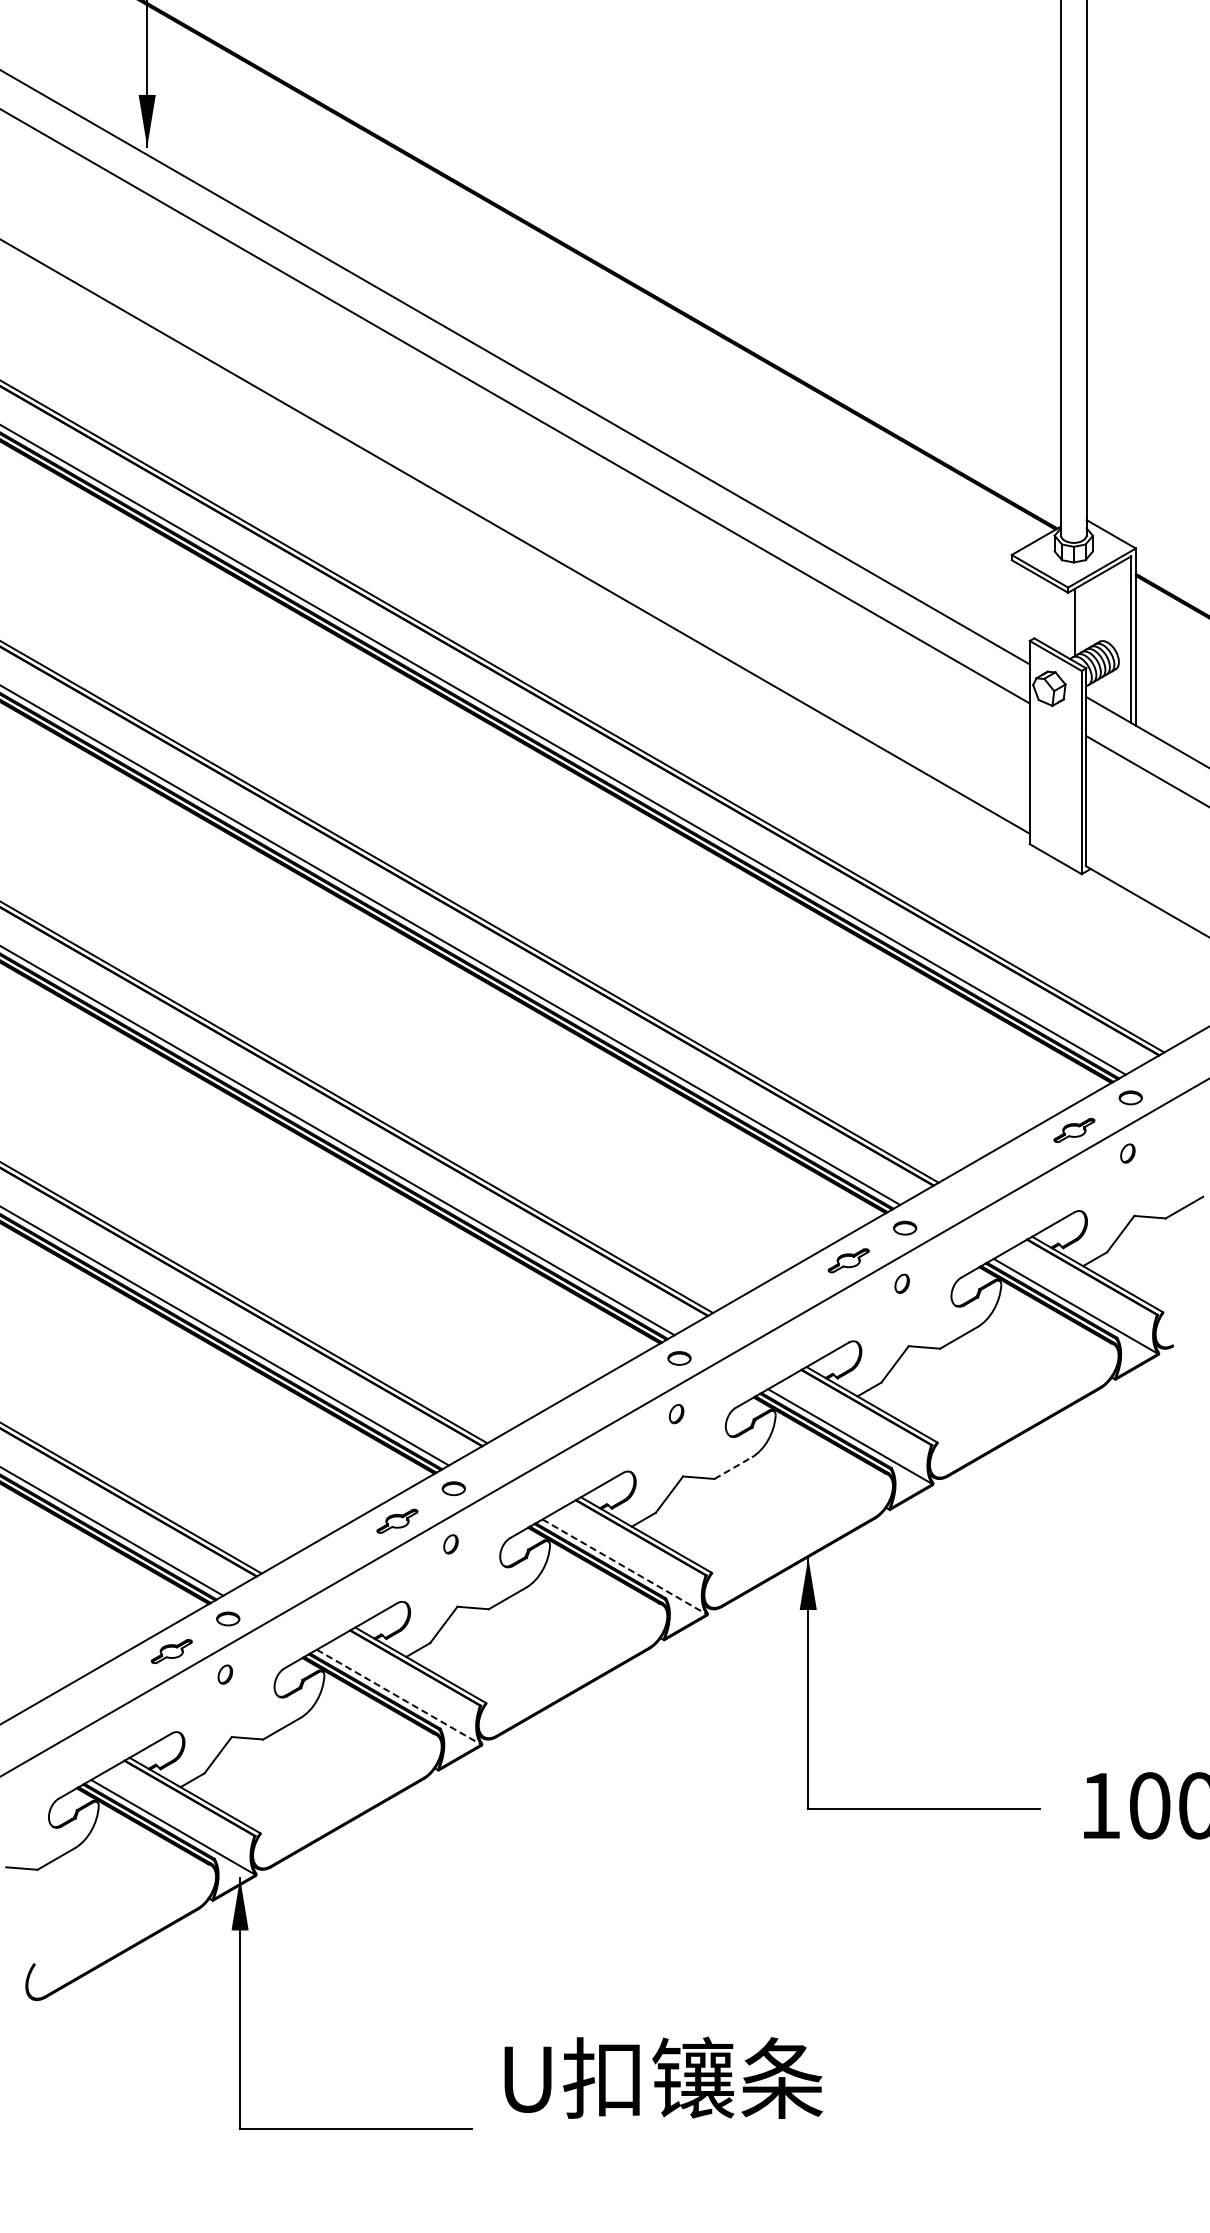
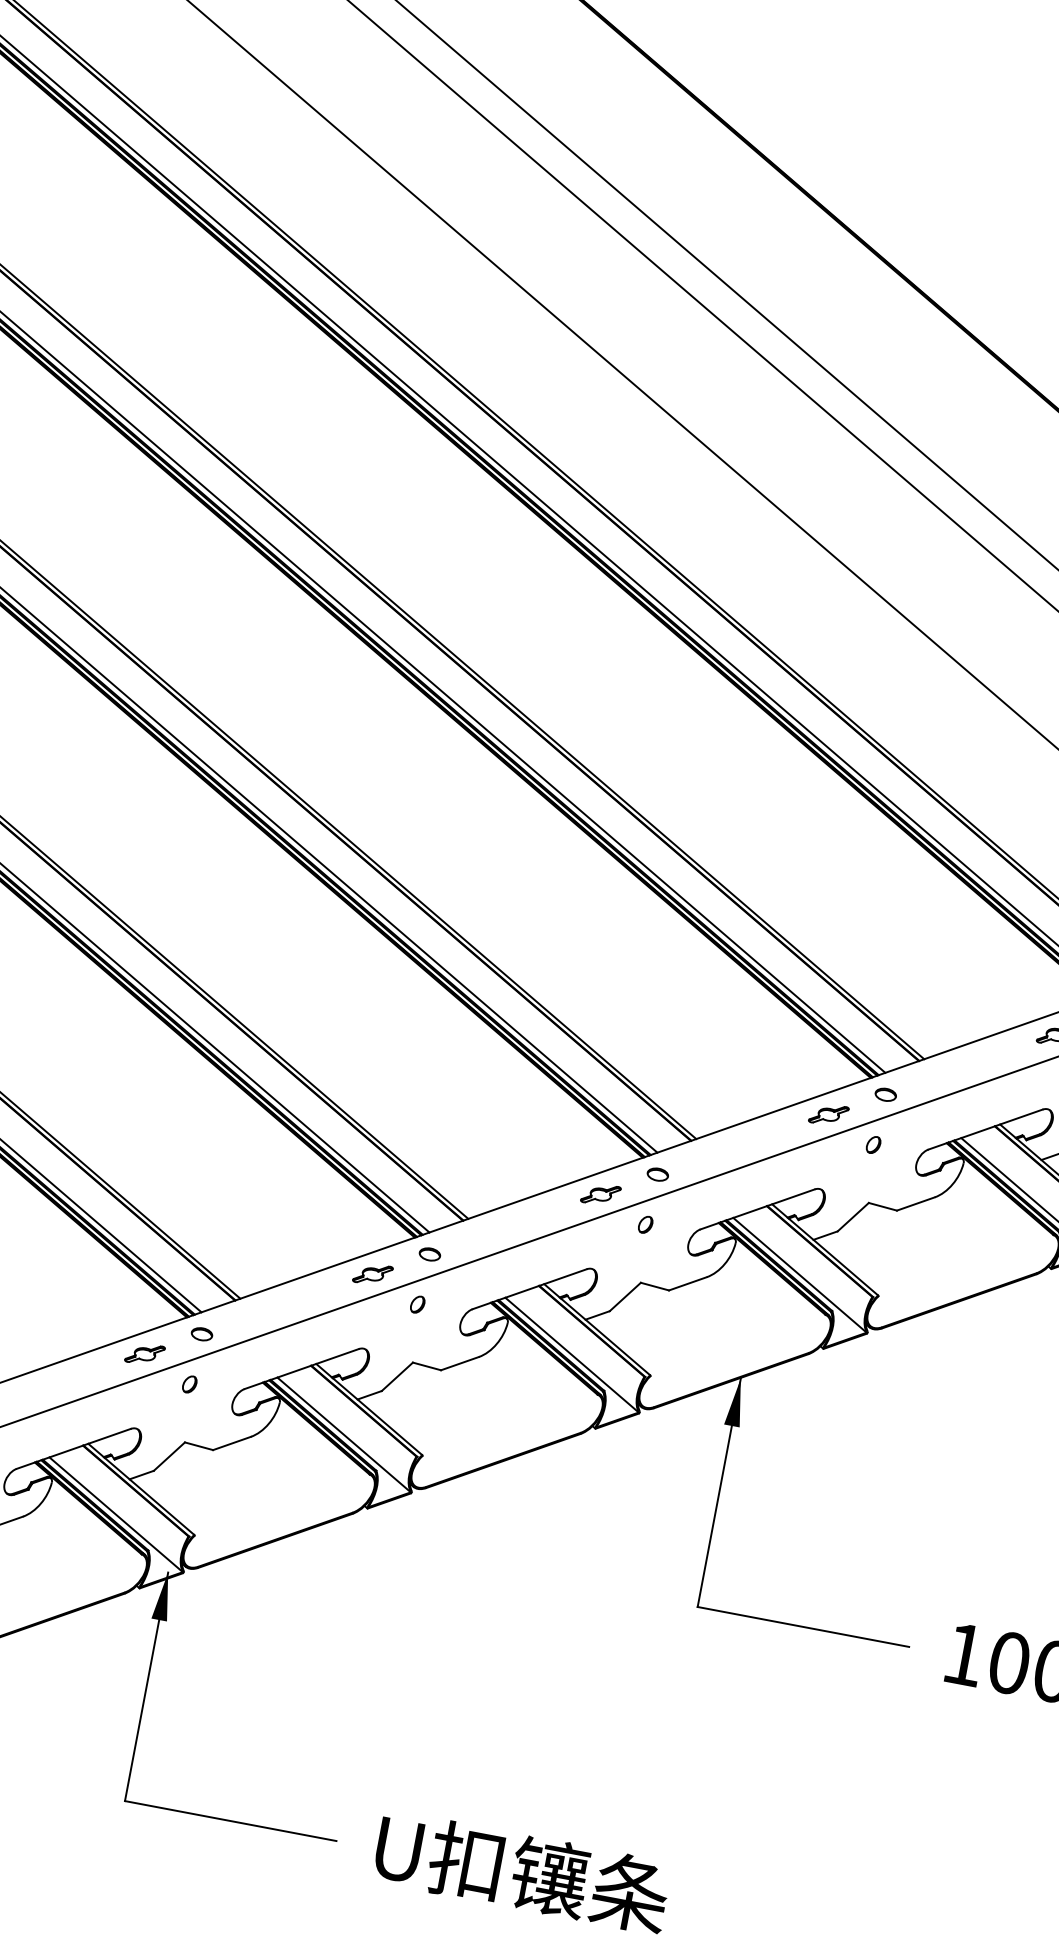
part: (623, 1390) -> (601, 1194), added
line: (733, 1468) -> (688, 1284), dashed -> solid
line: (624, 1566) -> (571, 1354), dashed -> solid
line: (399, 1697) -> (344, 1435), dashed -> solid
text: (663, 2077) -> (522, 1871), moved

